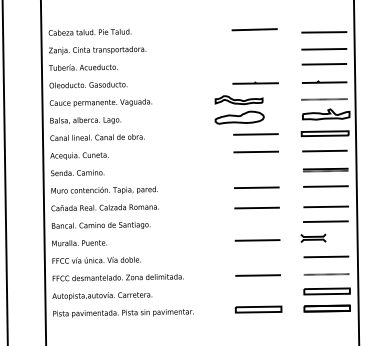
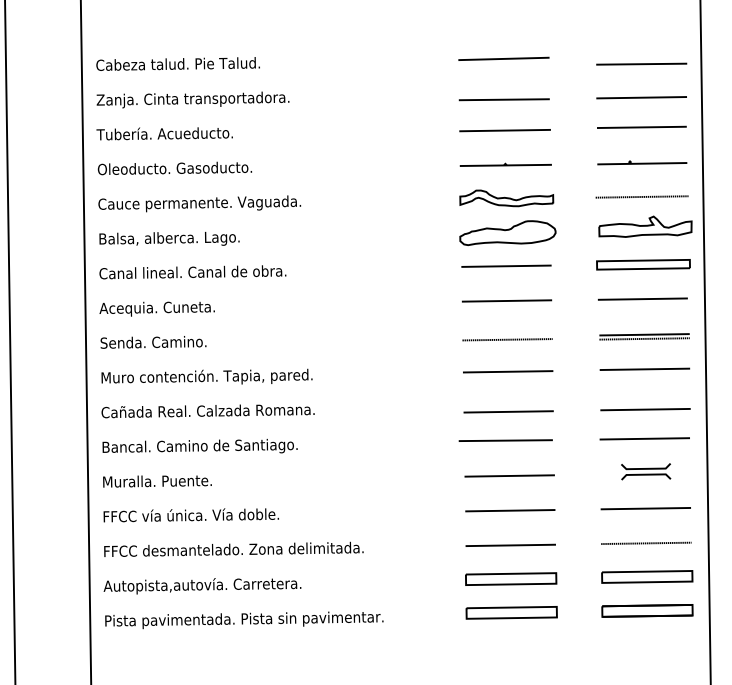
line: (254, 50) -> (503, 100), added
line: (255, 65) -> (505, 129), added
part: (239, 109) -> (507, 216), moved
line: (256, 171) -> (507, 339), added
line: (255, 222) -> (505, 440), added
part: (313, 237) -> (646, 470), moved
line: (257, 257) -> (509, 509), added
part: (258, 292) -> (511, 579), added

